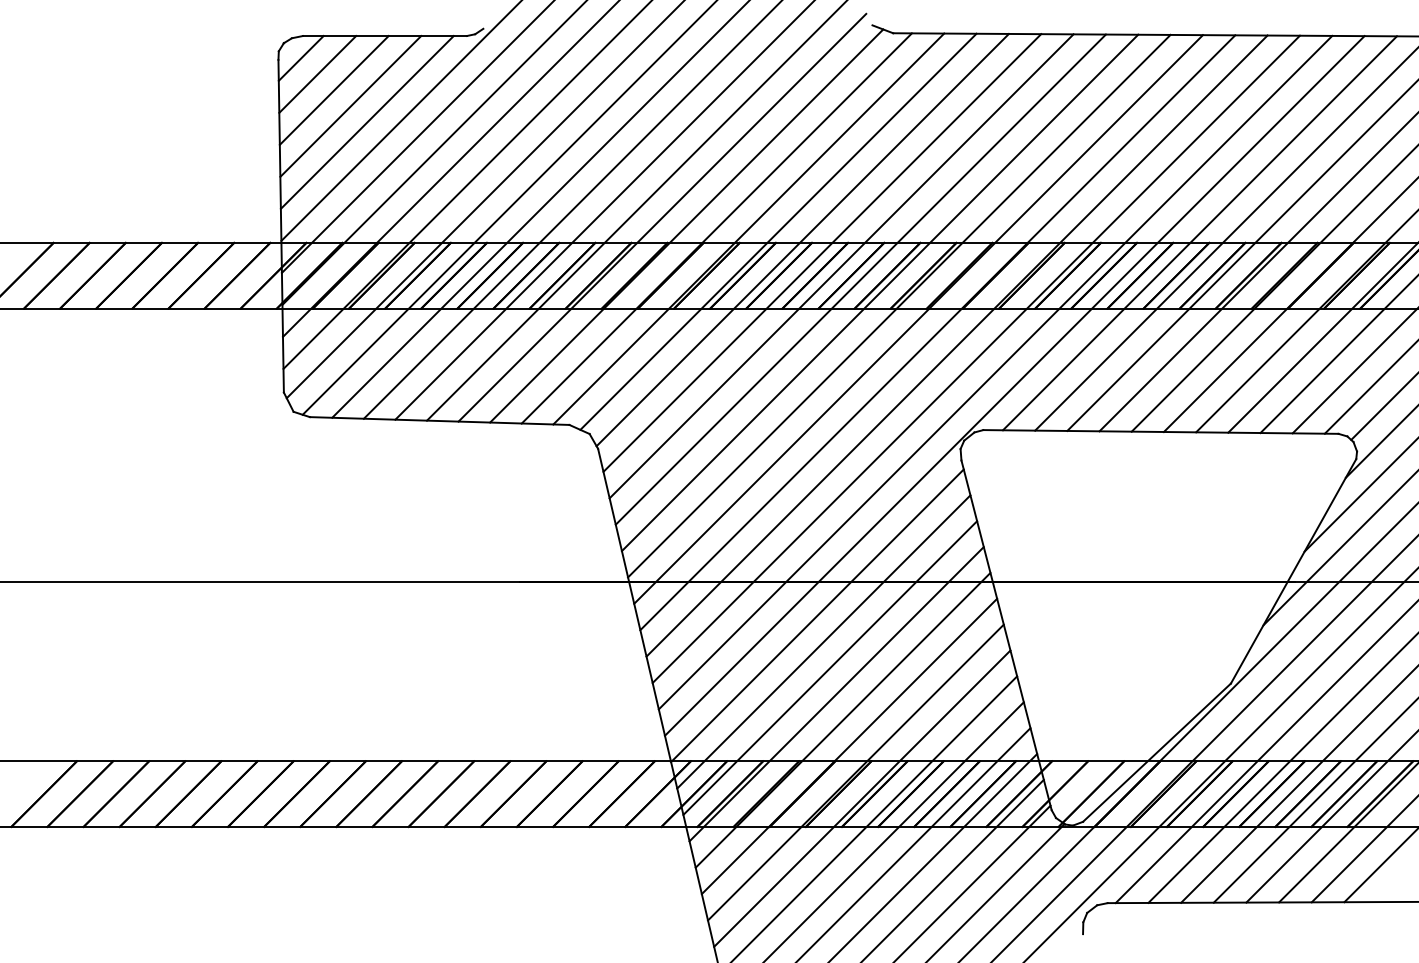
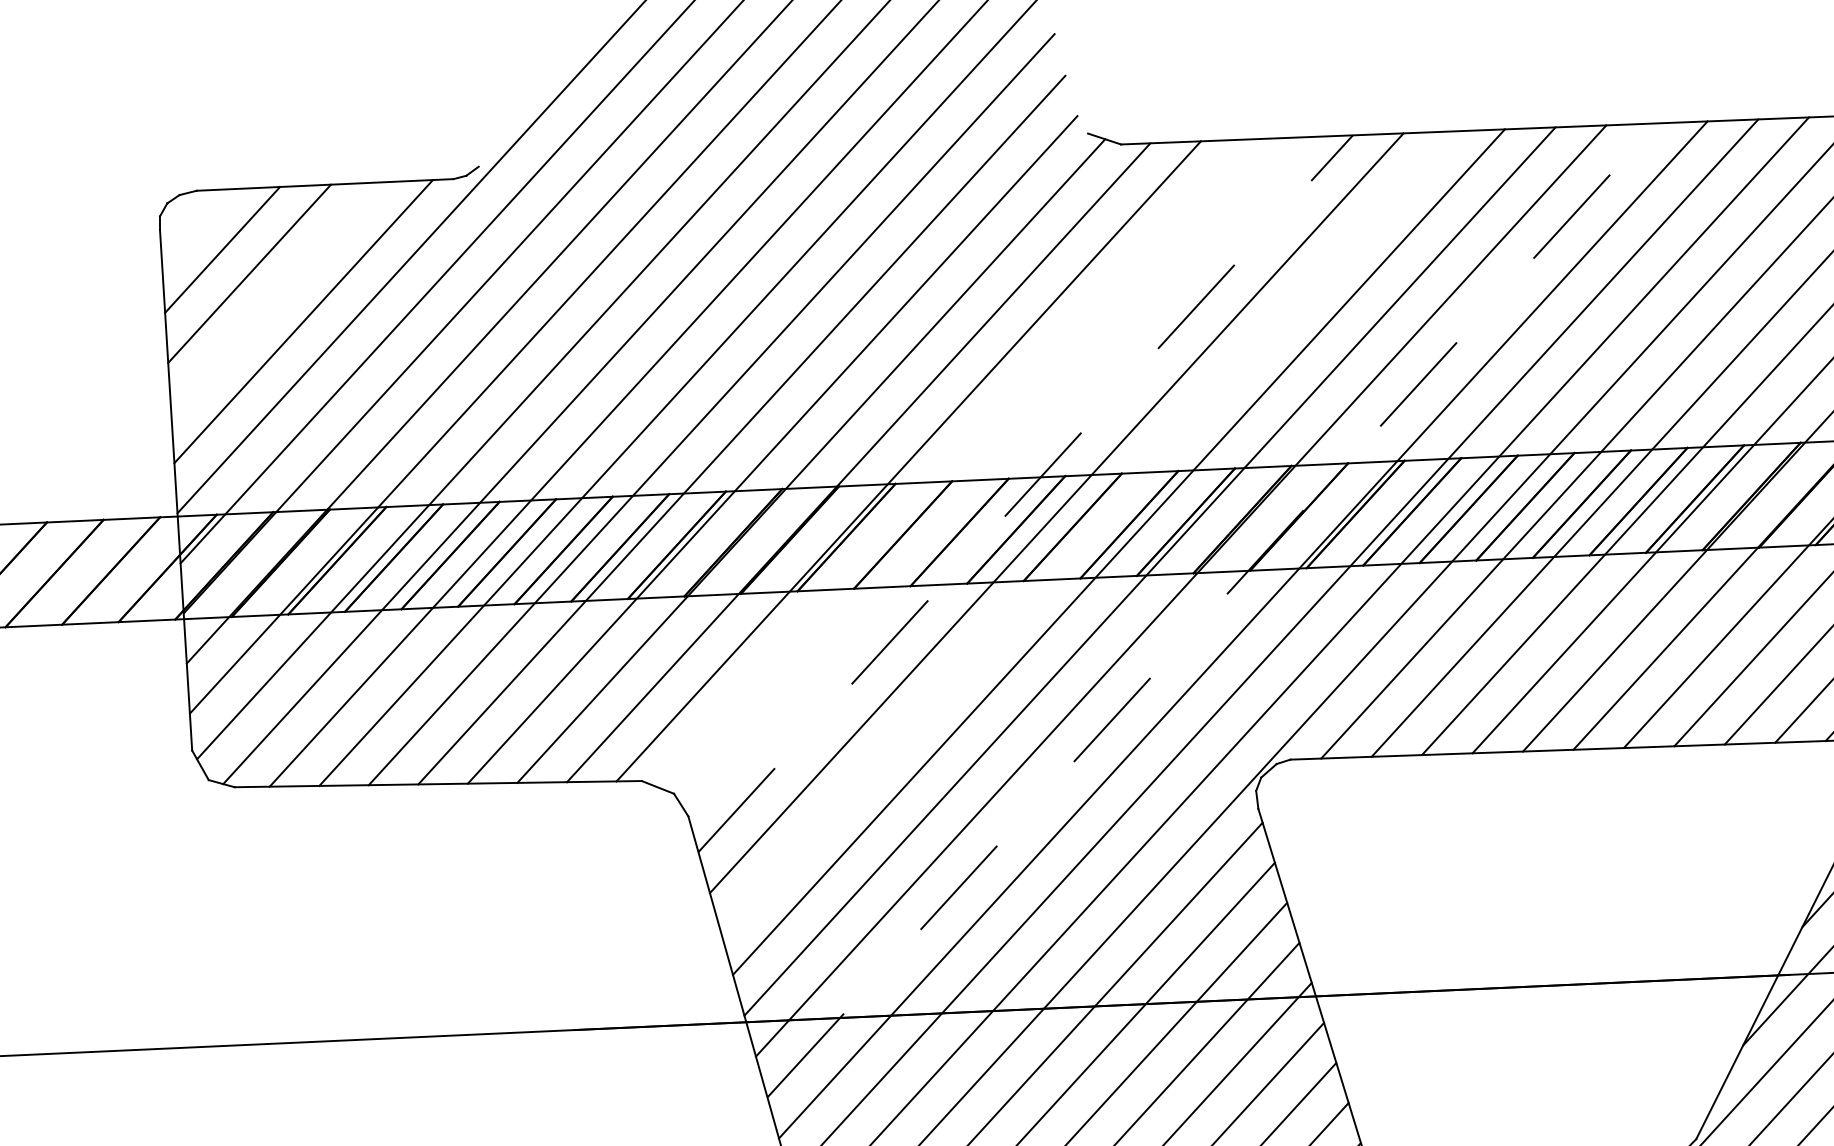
line: (300, 58) -> (194, 226), removed
line: (350, 106) -> (276, 297), removed
line: (778, 231) -> (955, 463), removed
line: (802, 239) -> (993, 473), removed
line: (822, 253) -> (1025, 494), solid -> dashed
line: (860, 279) -> (1087, 532), removed
line: (937, 332) -> (1211, 610), solid -> dashed

